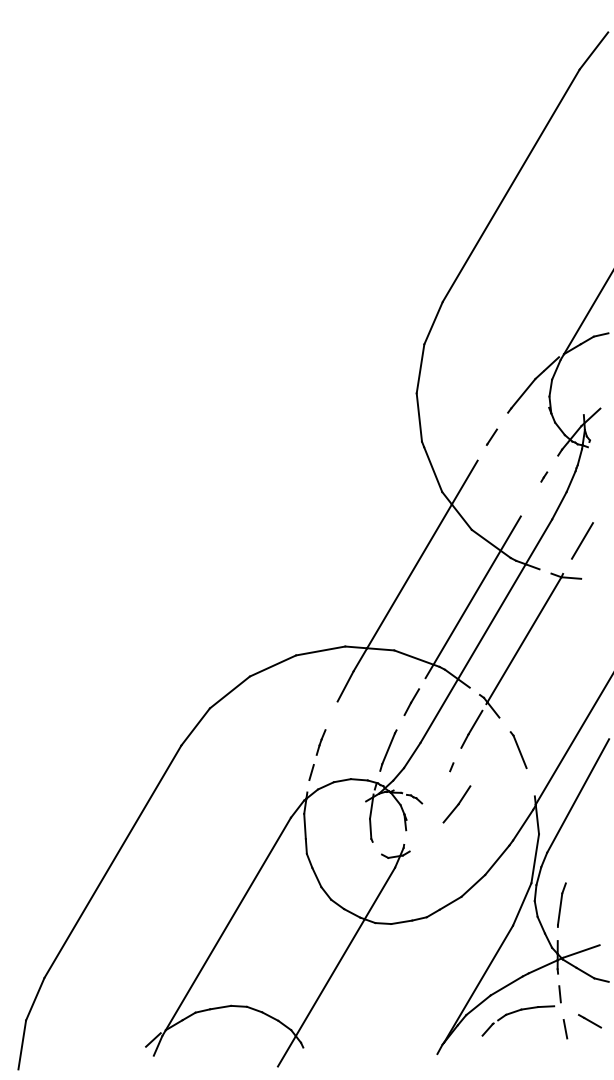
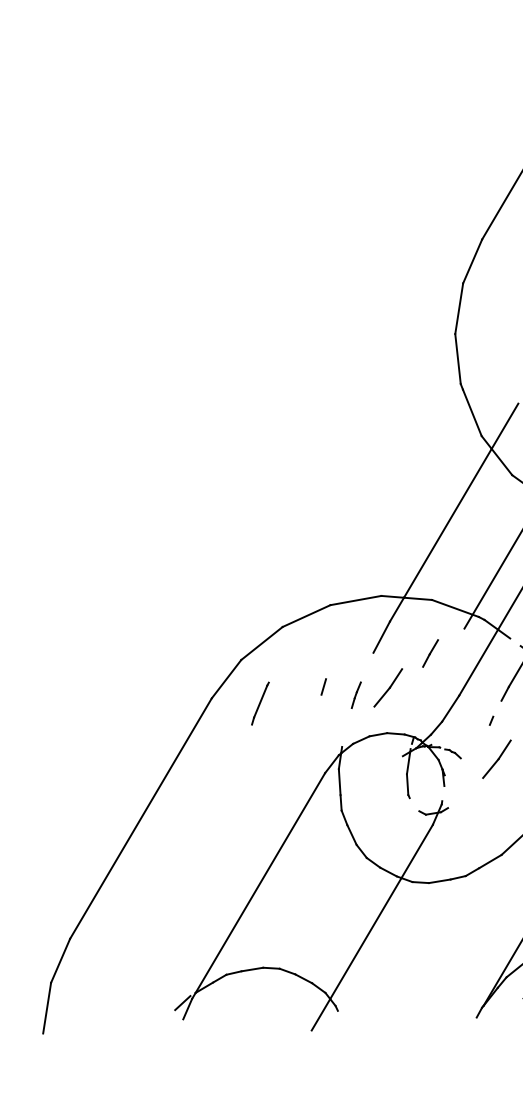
line: (411, 701) -> (430, 652), moved
line: (352, 735) -> (388, 687), added
line: (388, 750) -> (260, 703), moved
line: (311, 772) -> (323, 686), moved

